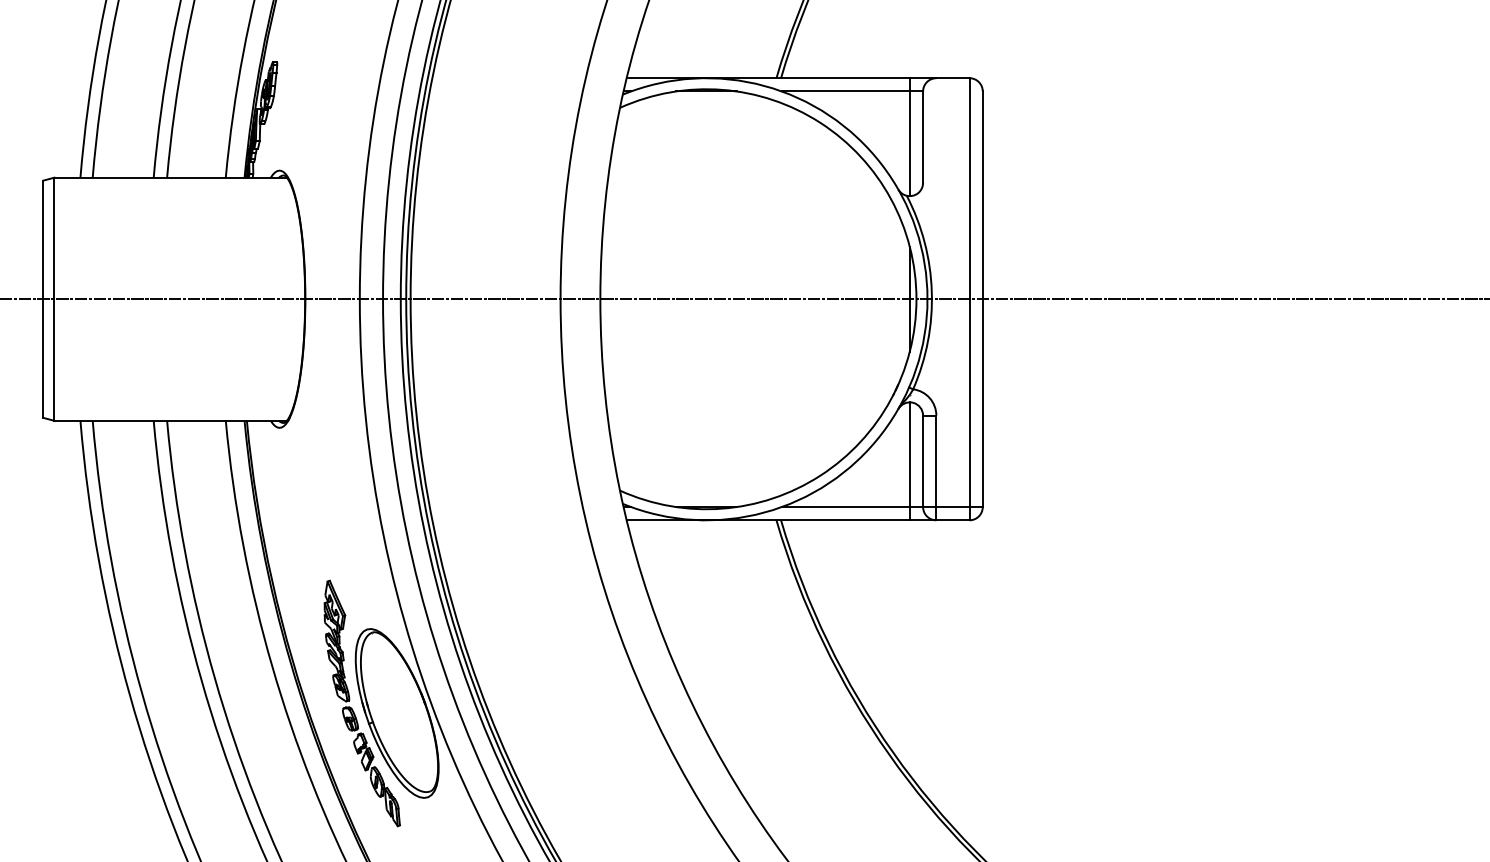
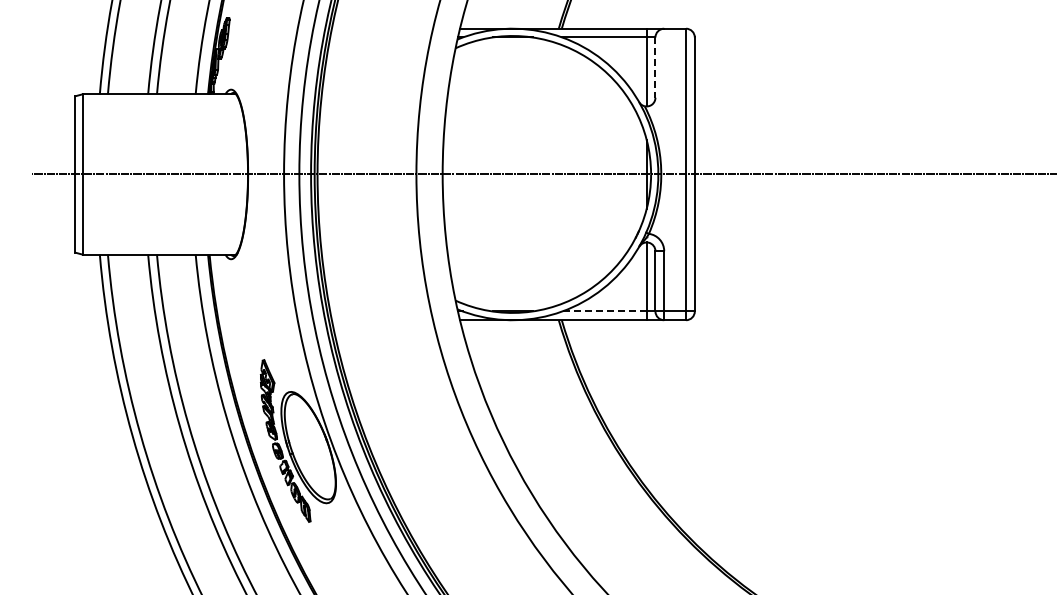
line: (923, 138) -> (655, 68), solid -> dashed
line: (845, 507) -> (604, 311), solid -> dashed

